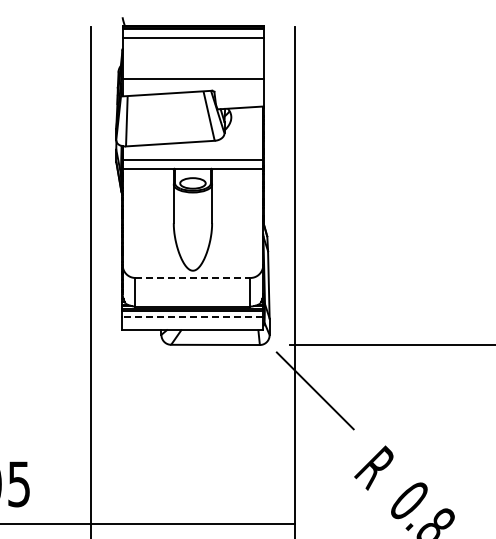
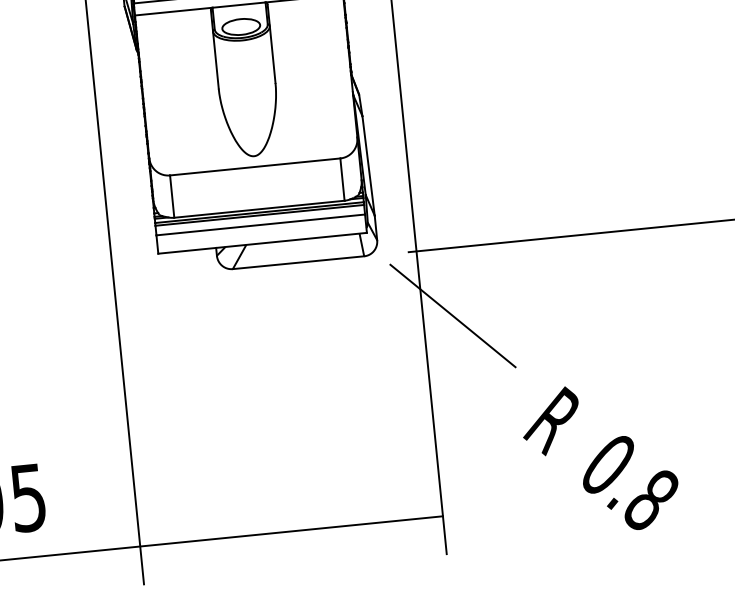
line: (192, 277) -> (254, 166), dashed -> solid
line: (192, 317) -> (260, 225), dashed -> solid

